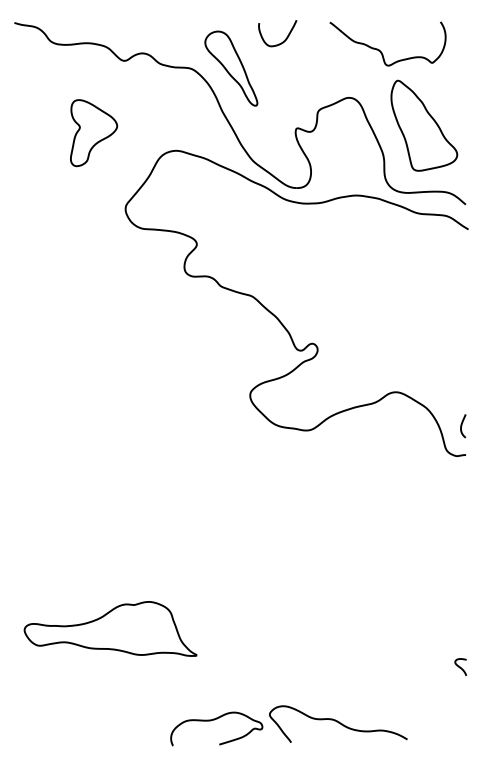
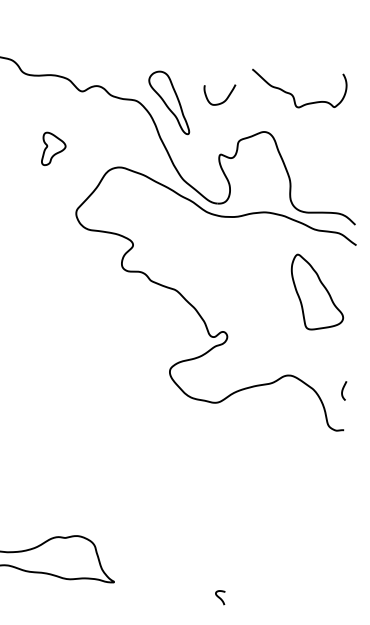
curve: (284, 39) -> (224, 99), moved
part: (424, 125) -> (317, 292), moved
part: (94, 133) -> (54, 149), size x0.6
curve: (462, 426) -> (343, 391), moved
curve: (460, 666) -> (220, 597), moved

